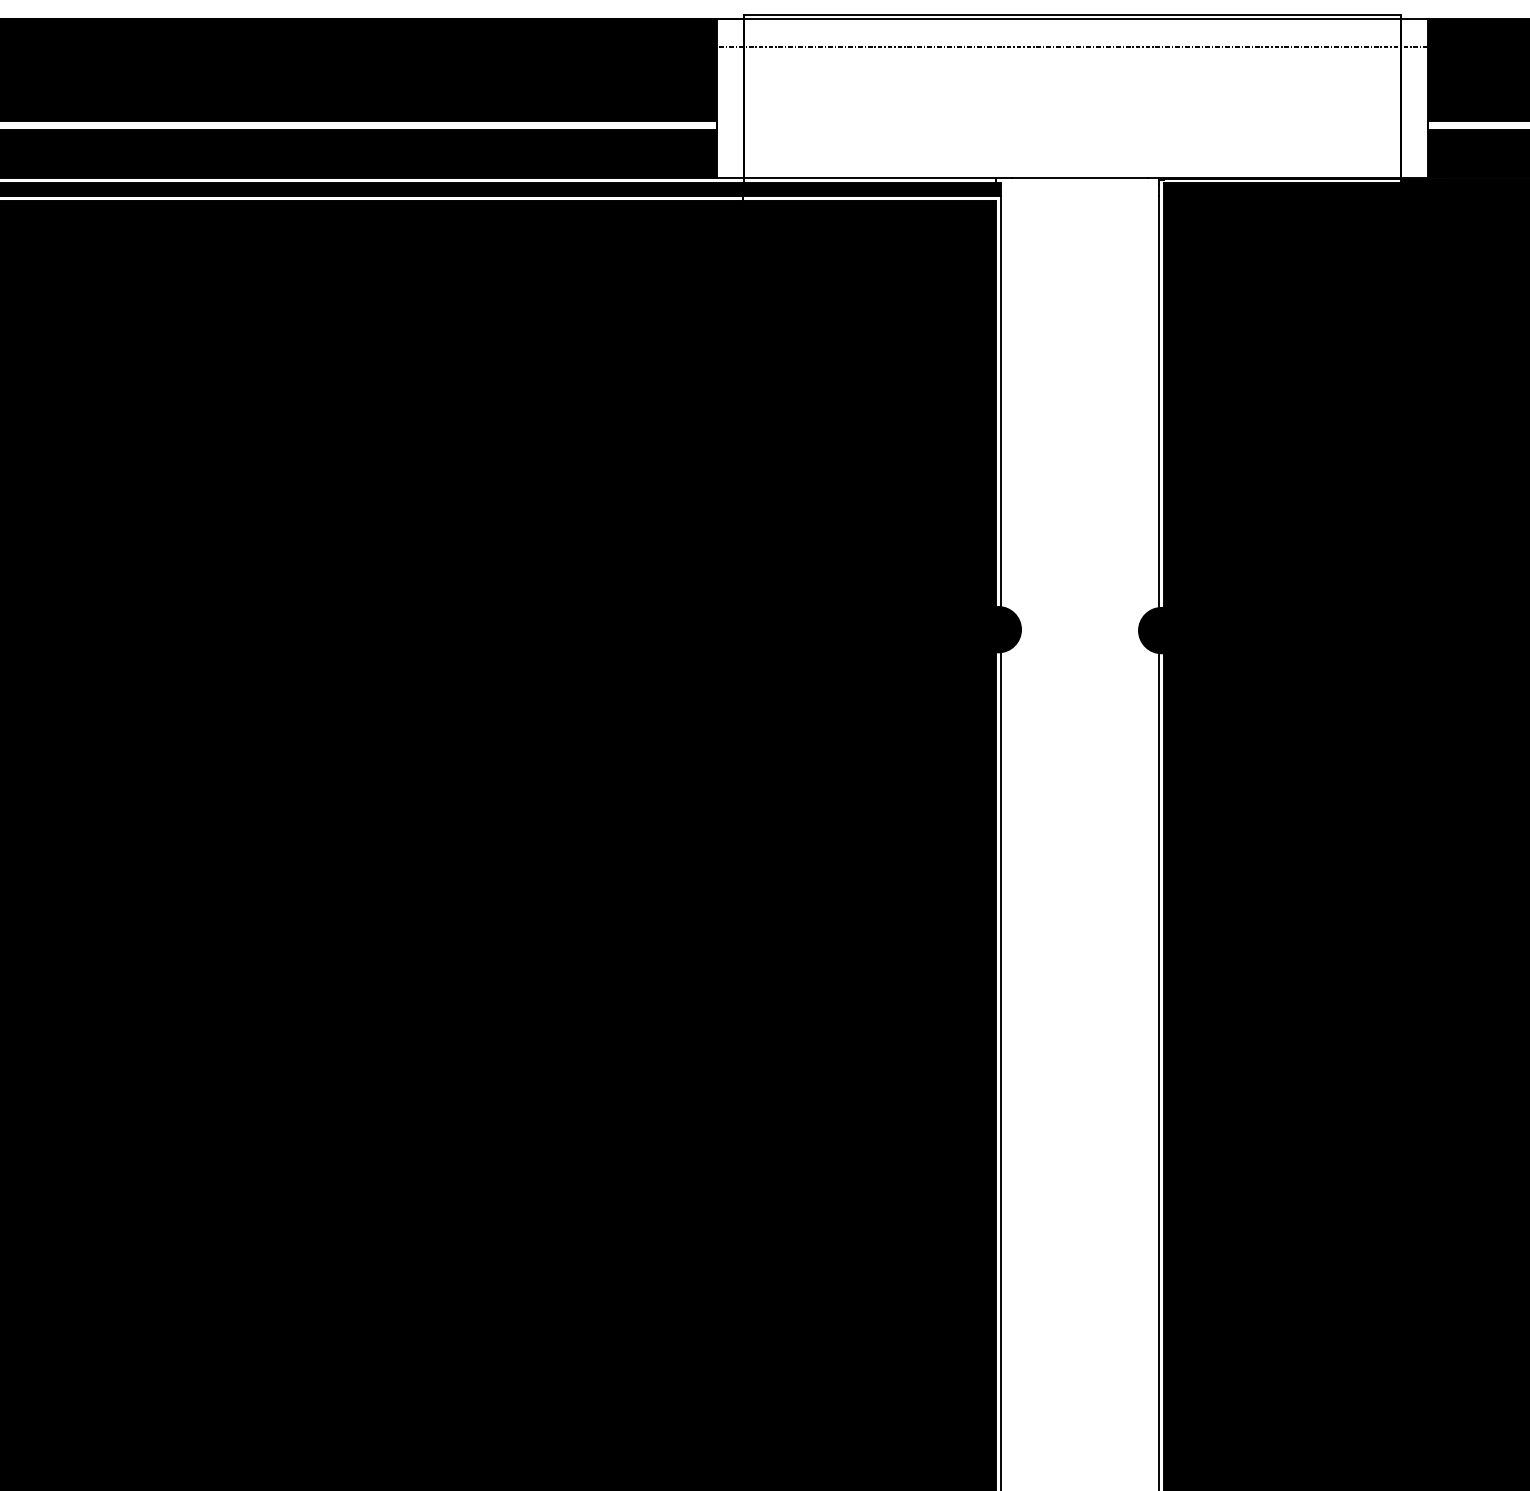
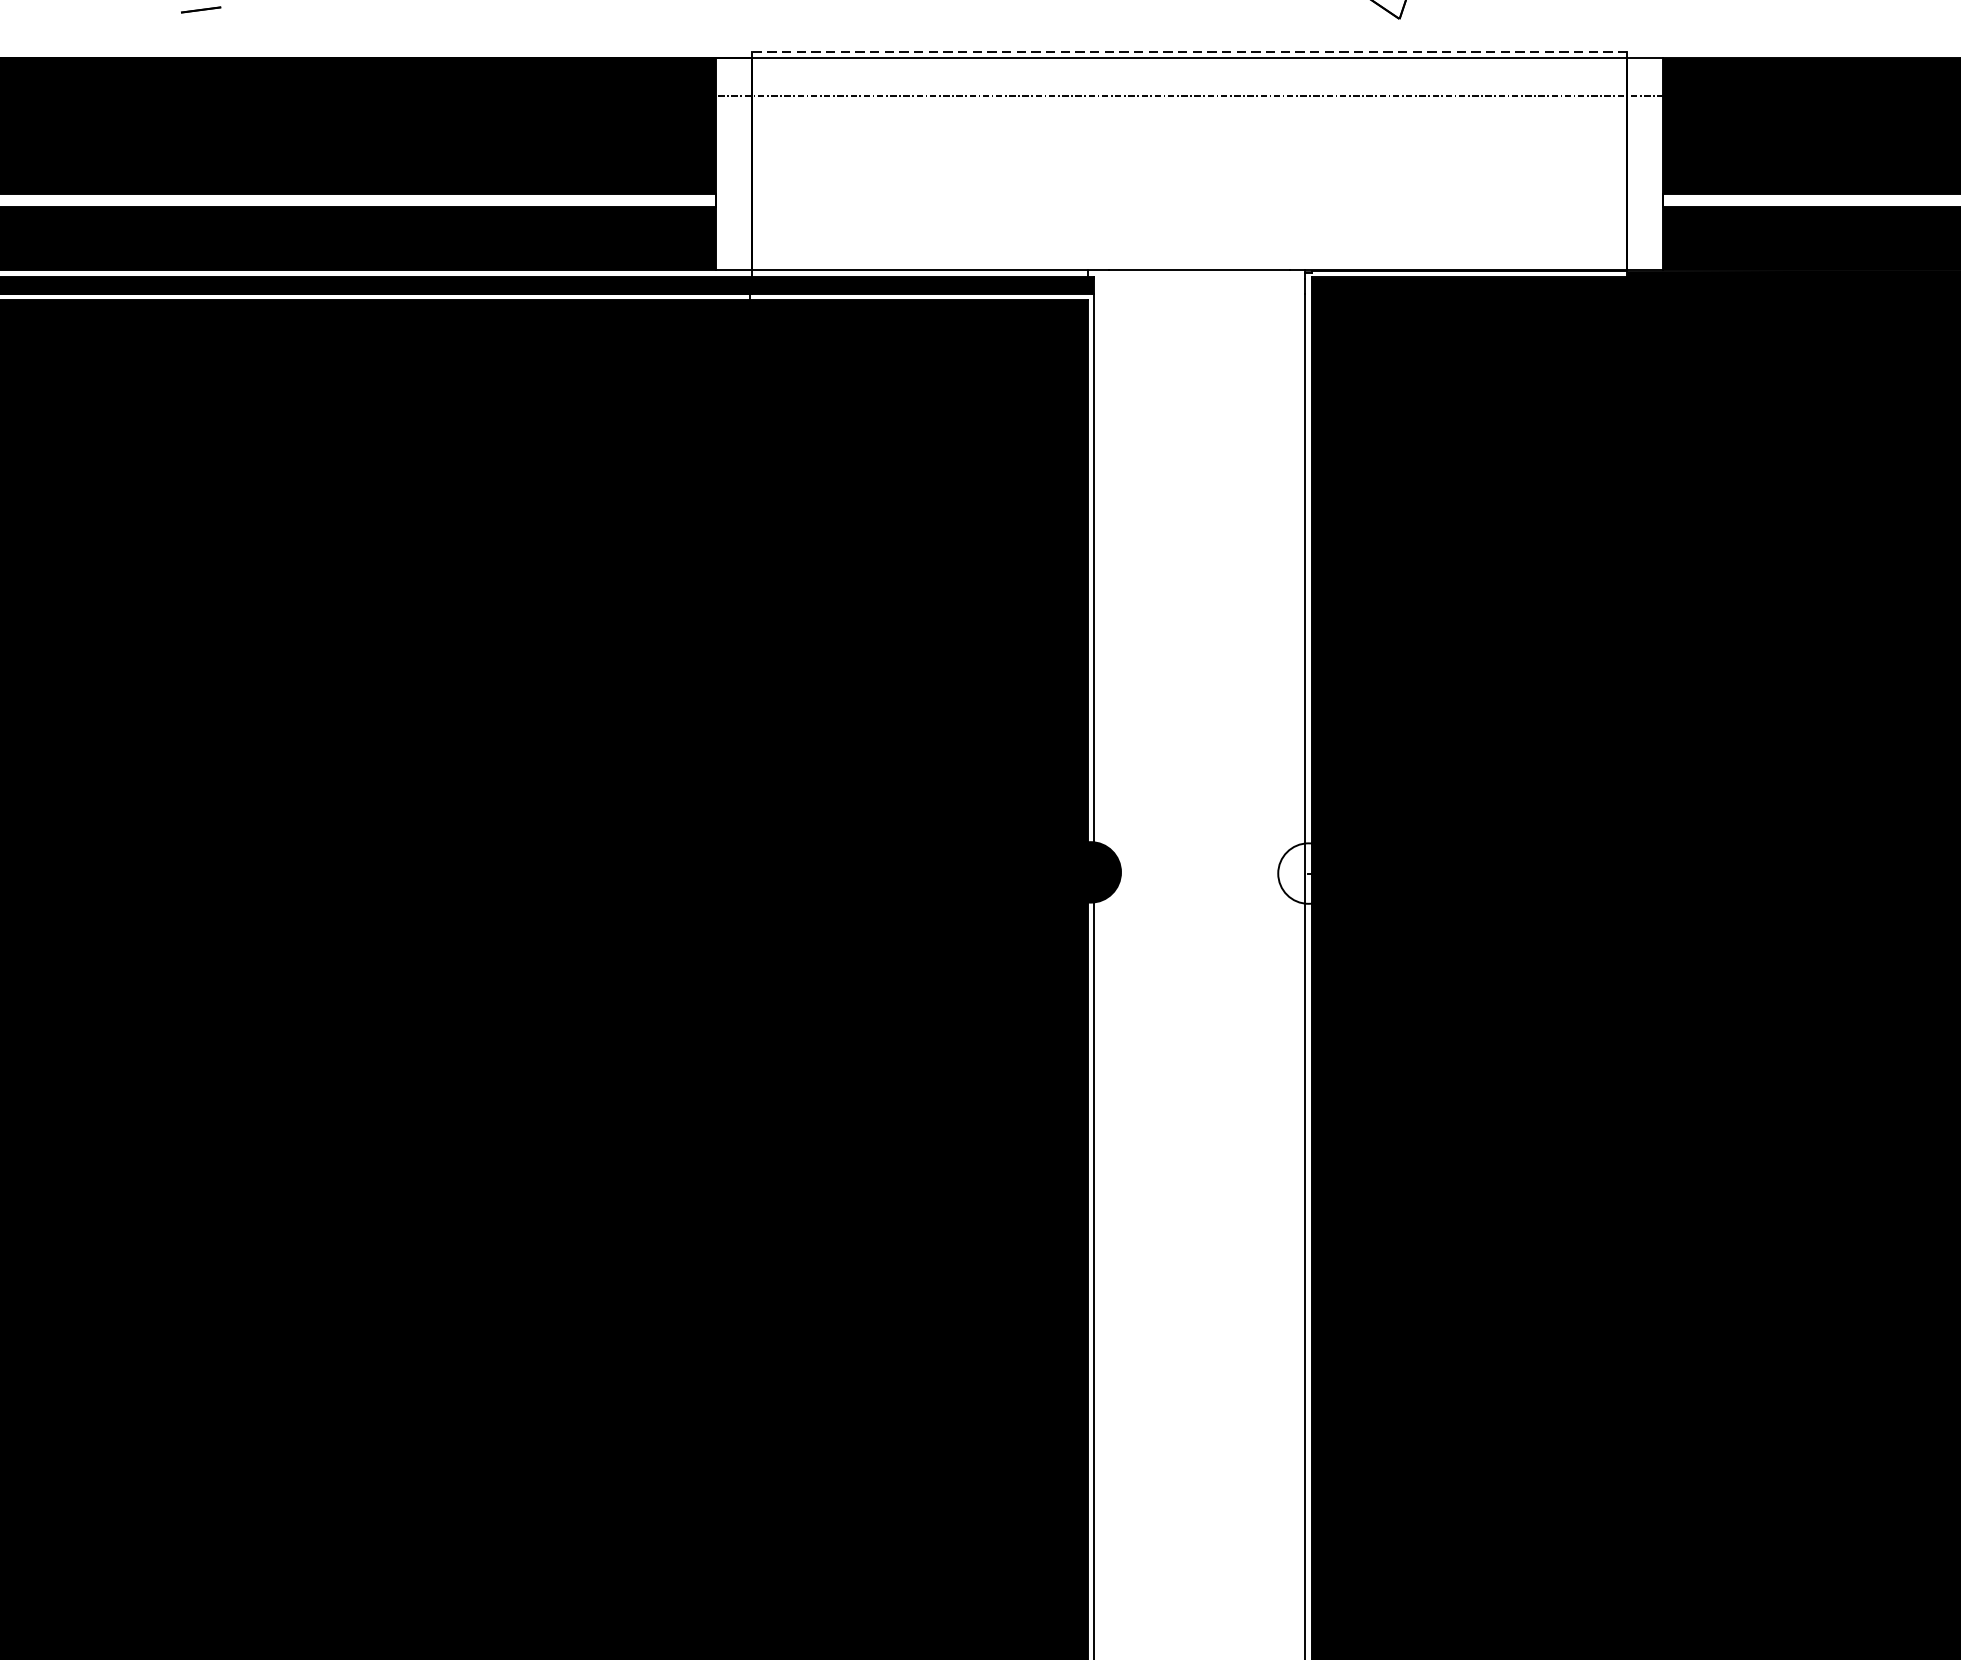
line: (1072, 14) -> (1189, 52), solid -> dashed
fill: (1161, 630) -> (1308, 873), removed

